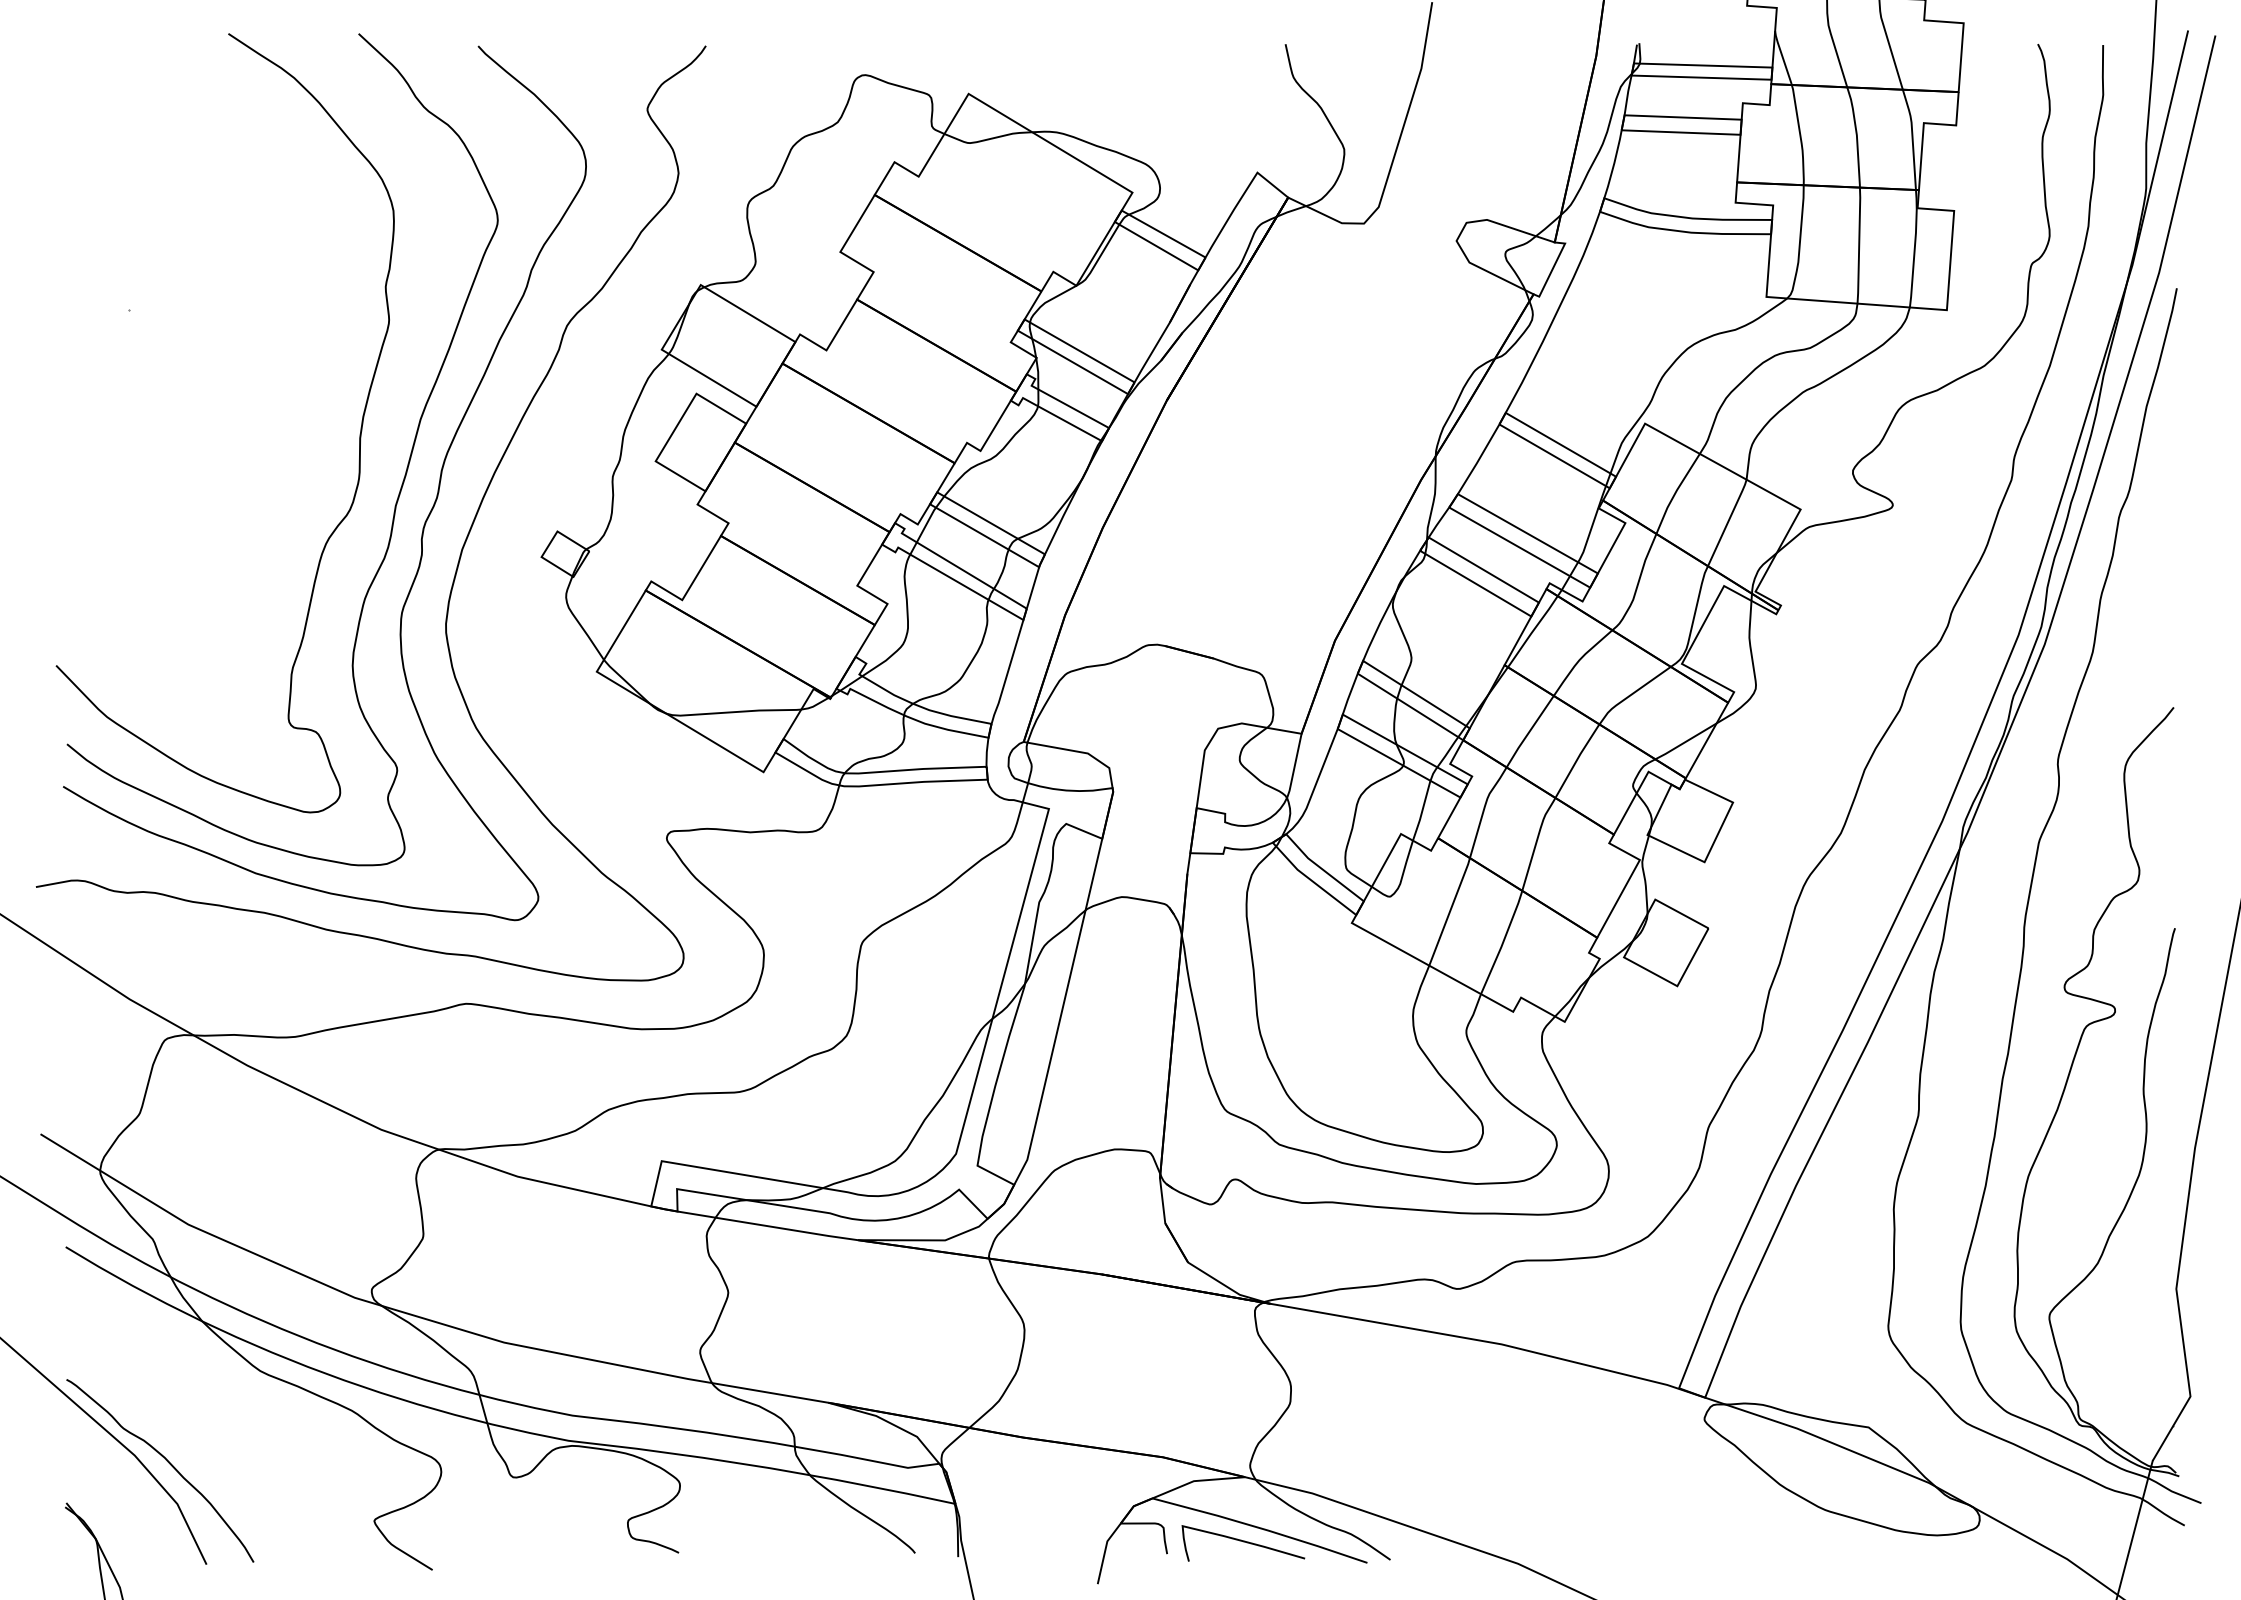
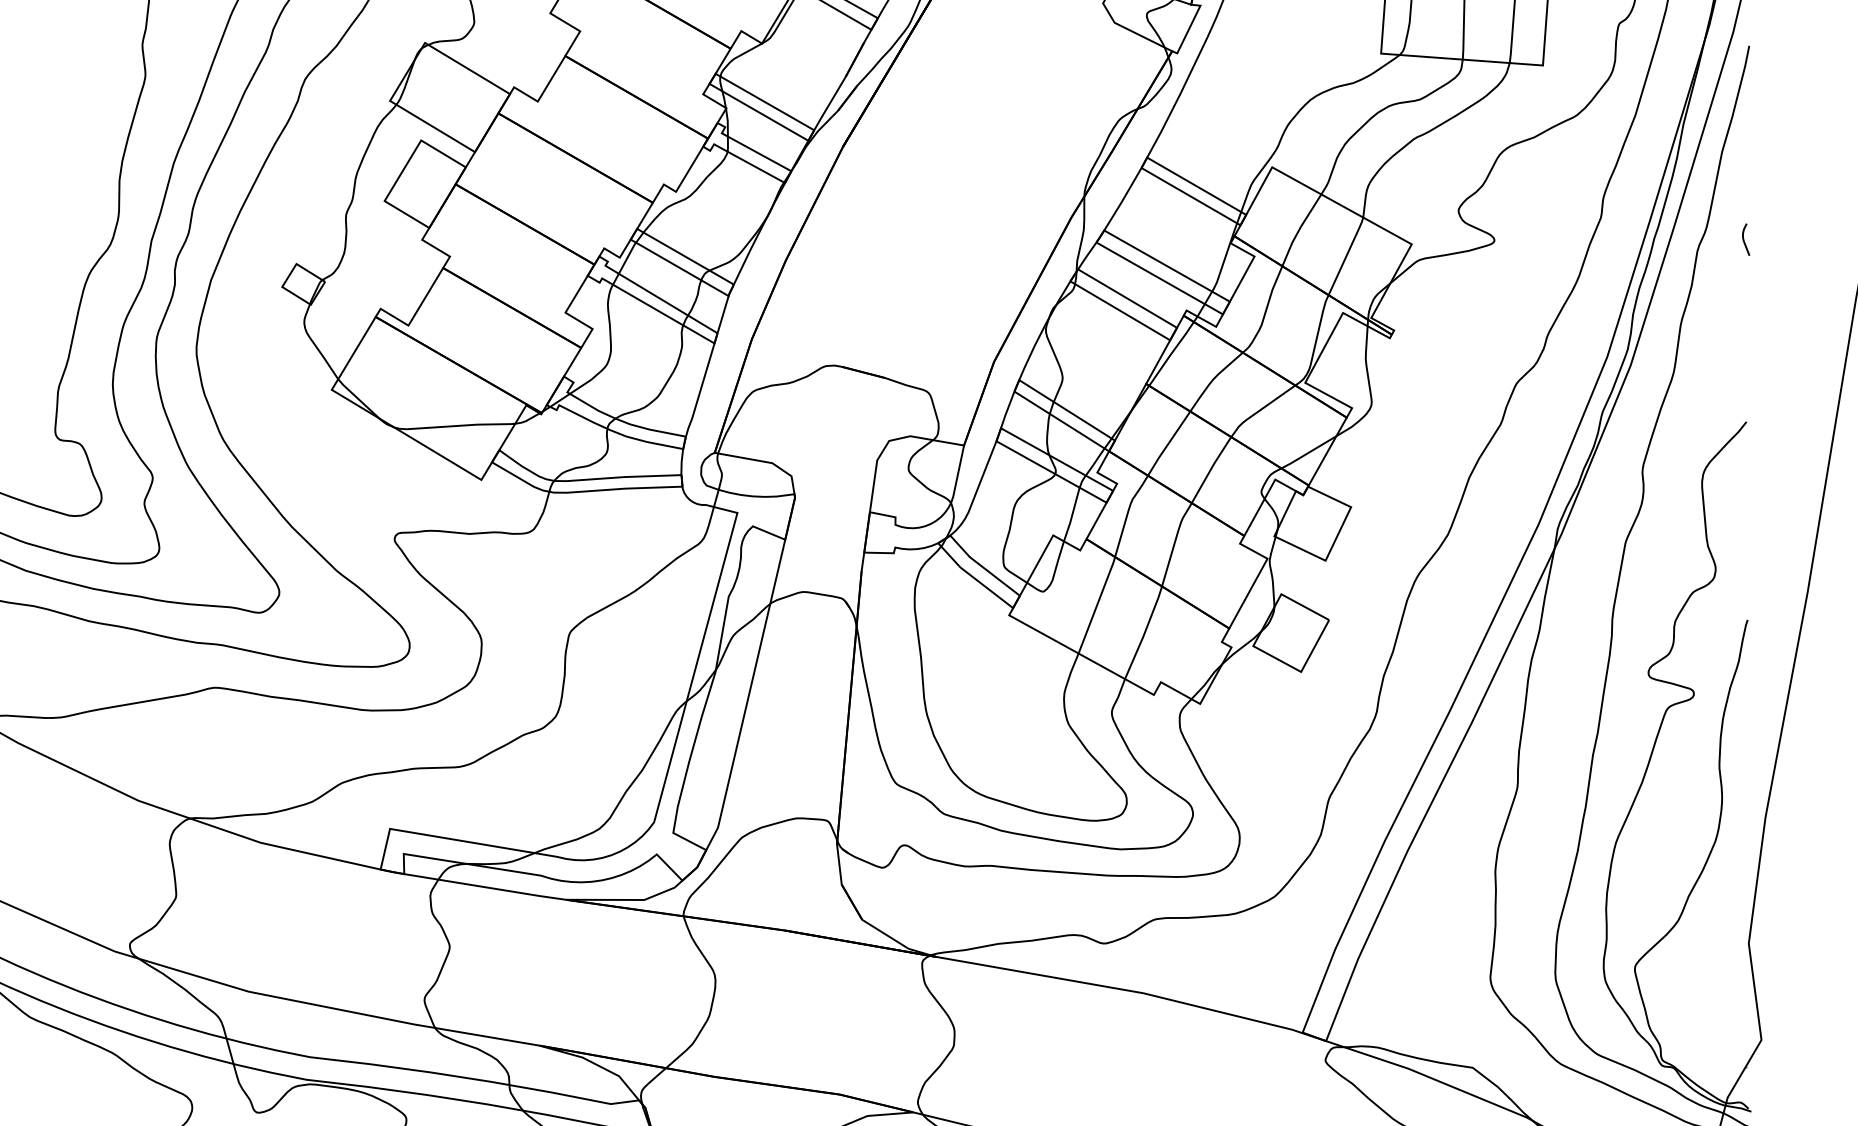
curve: (2171, 504) -> (1744, 239), added

